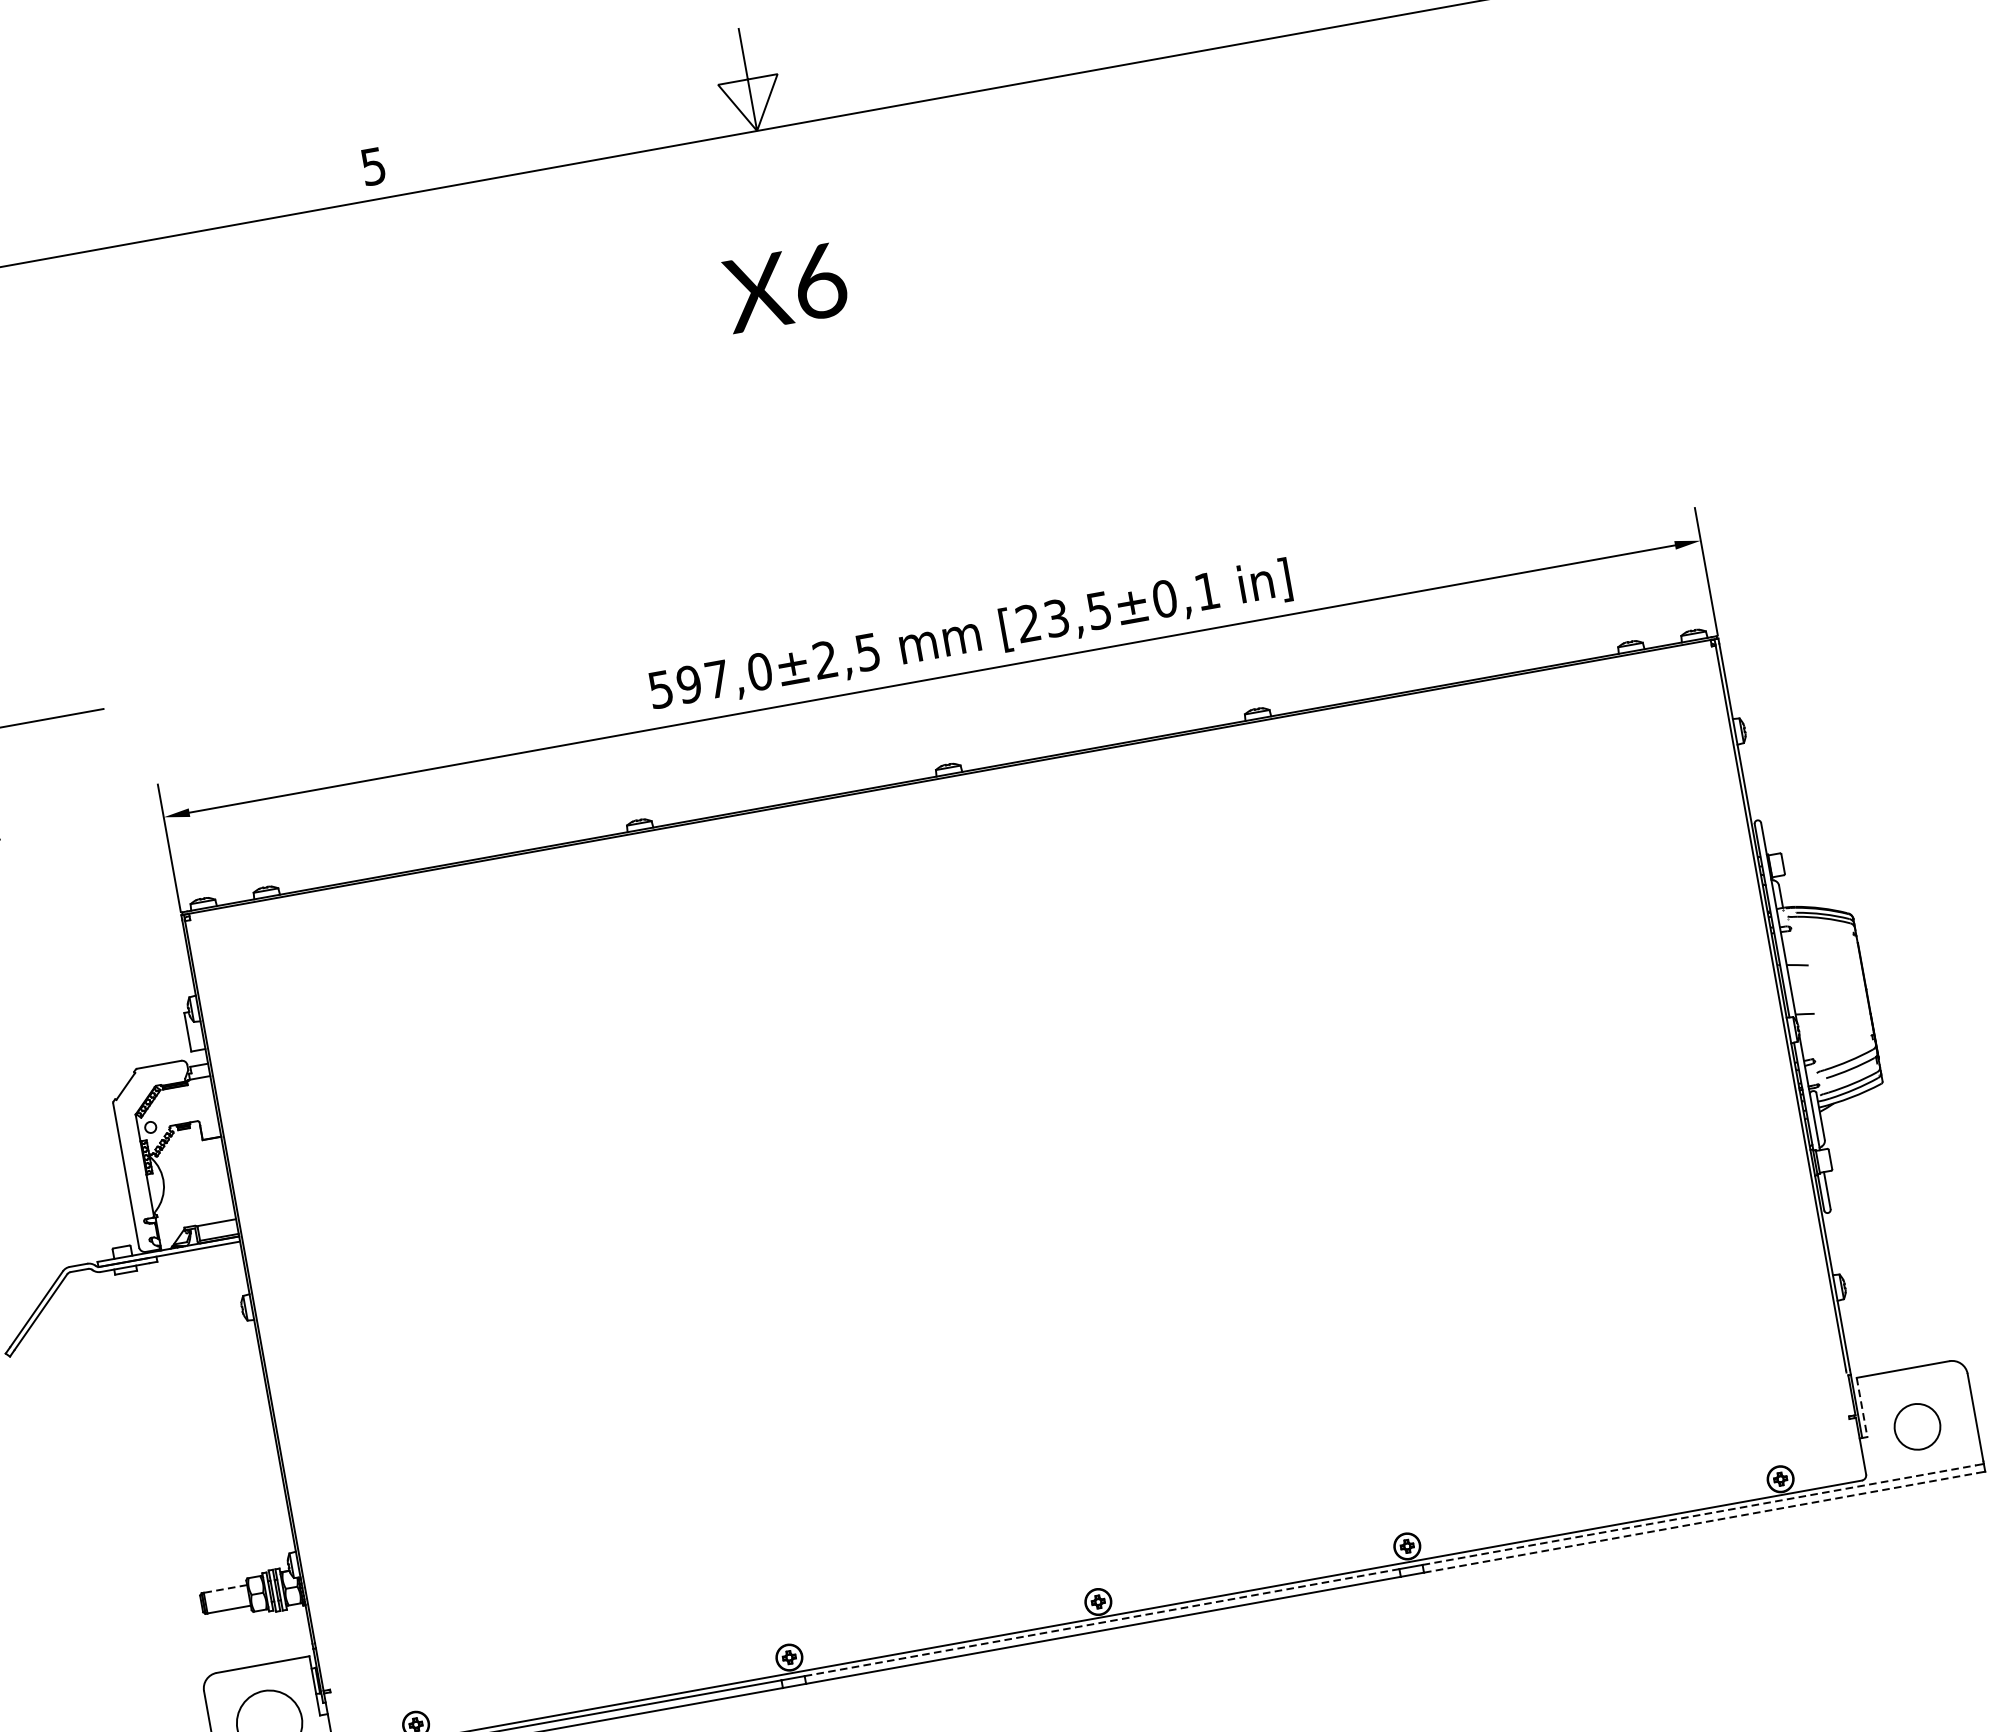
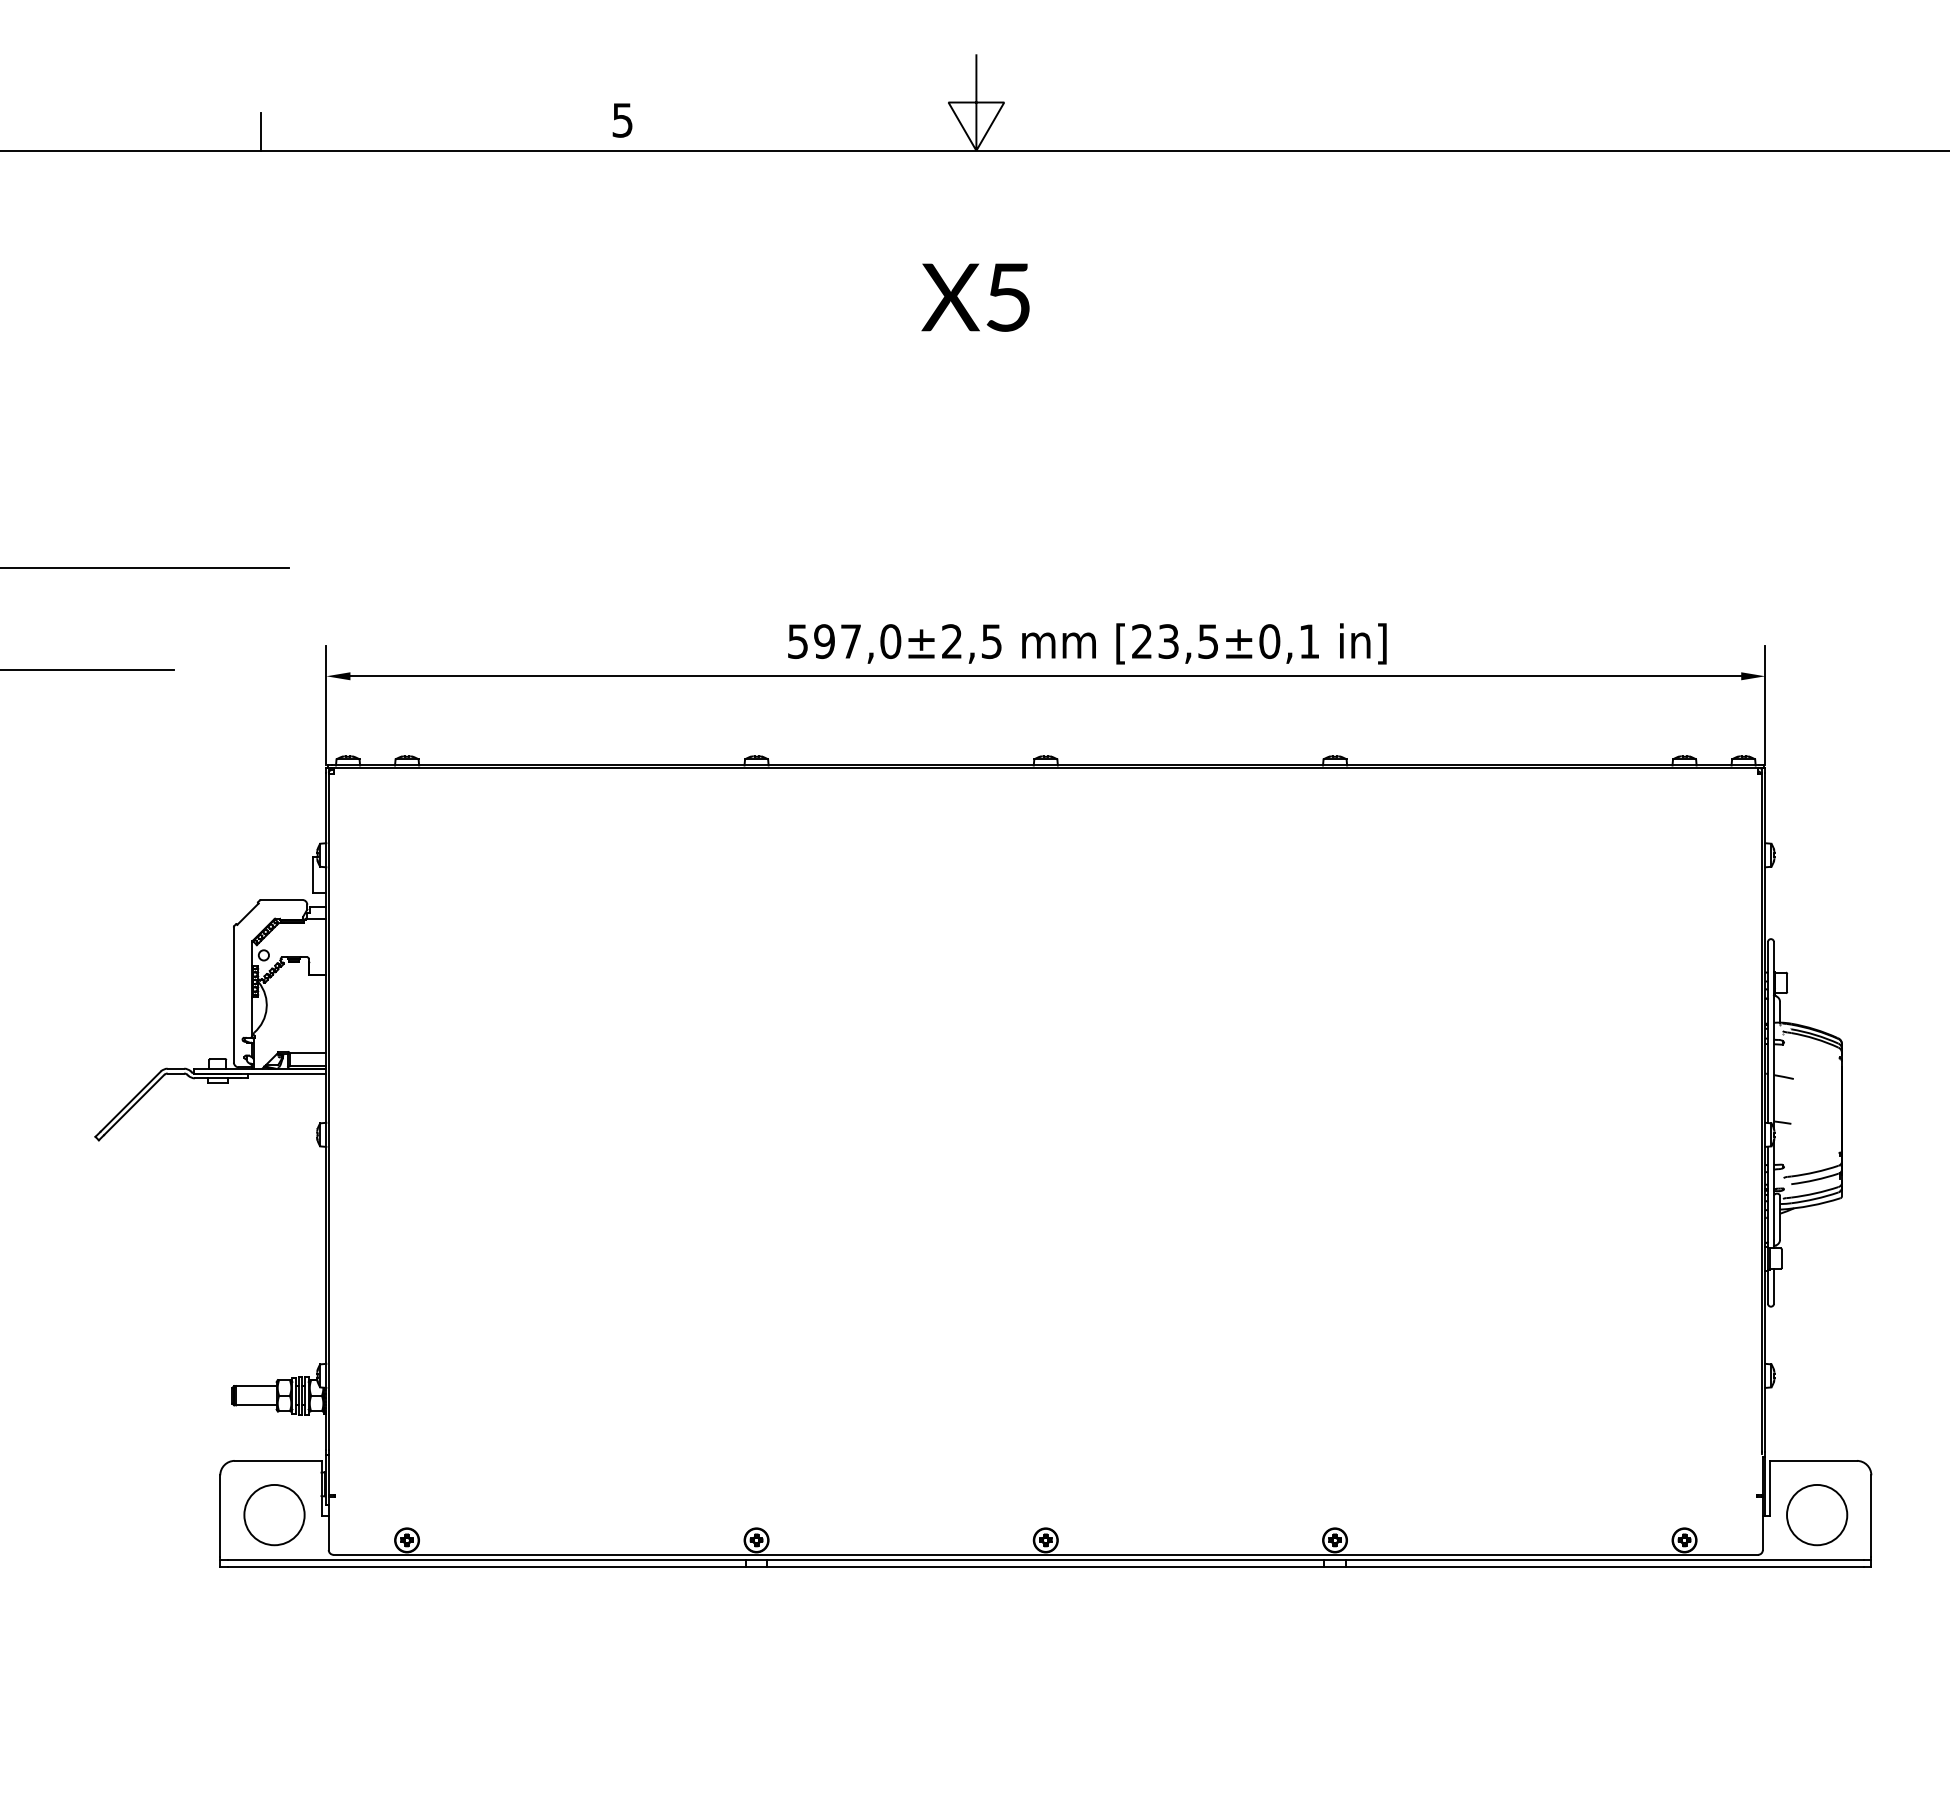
text: (819, 281) -> (1008, 297), X6 -> X5
line: (1862, 1407) -> (1770, 1488), dashed -> solid
circle: (1917, 1427) -> (1817, 1515), size x1.43
line: (1699, 1514) -> (1605, 1559), dashed -> solid
line: (1701, 1522) -> (1605, 1566), dashed -> solid
line: (224, 1589) -> (255, 1386), dashed -> solid
line: (1102, 1622) -> (1046, 1559), dashed -> solid

